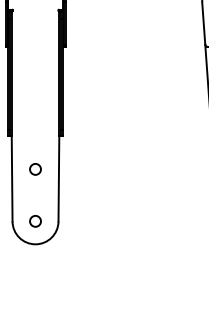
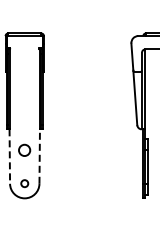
circle: (35, 169) -> (24, 150), size x1.6
line: (58, 178) -> (39, 156), solid -> dashed
line: (11, 180) -> (9, 157), solid -> dashed

